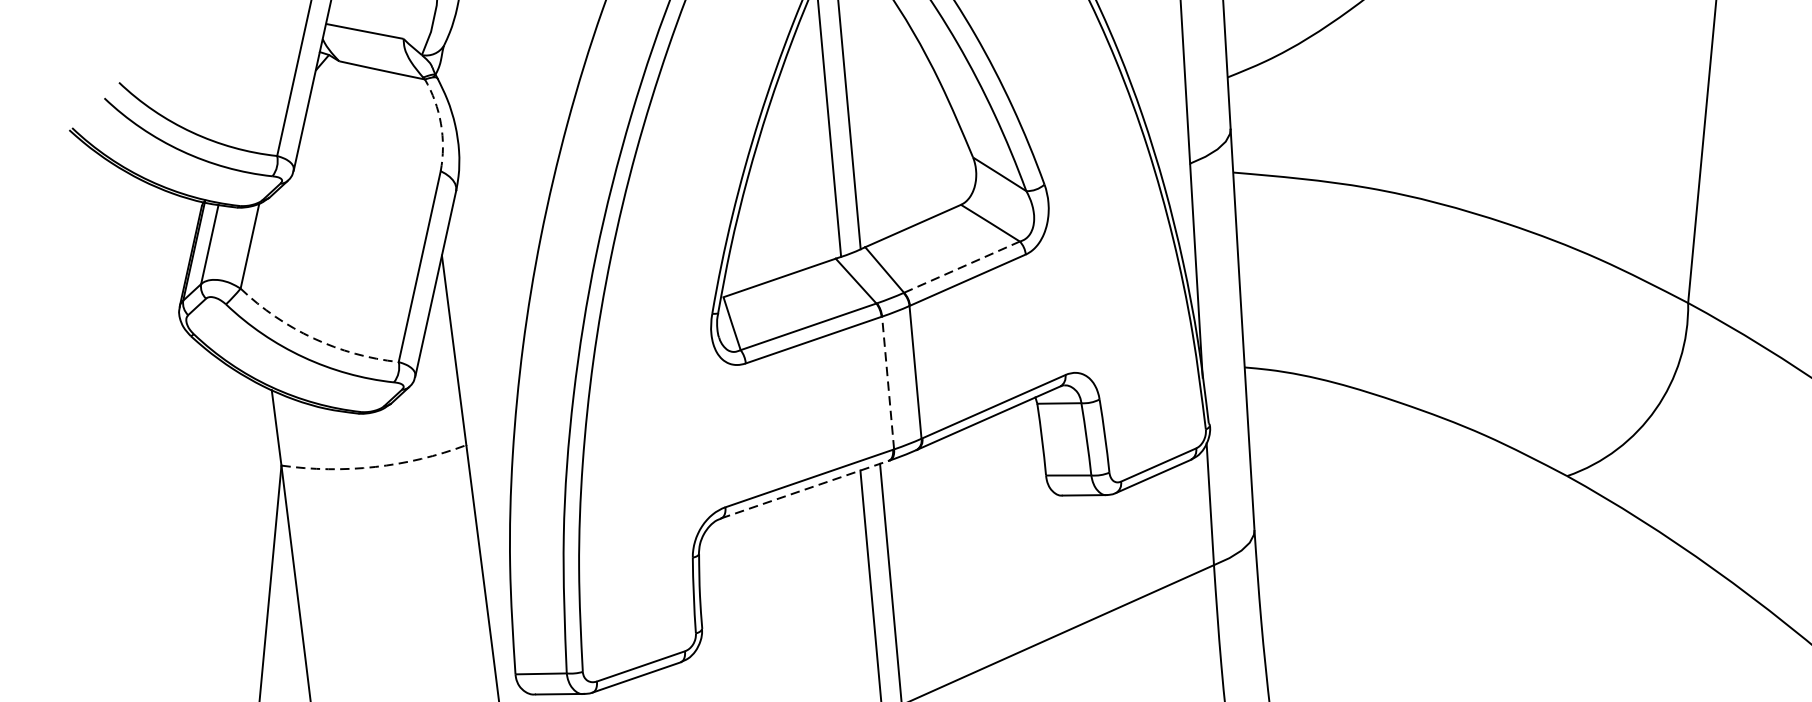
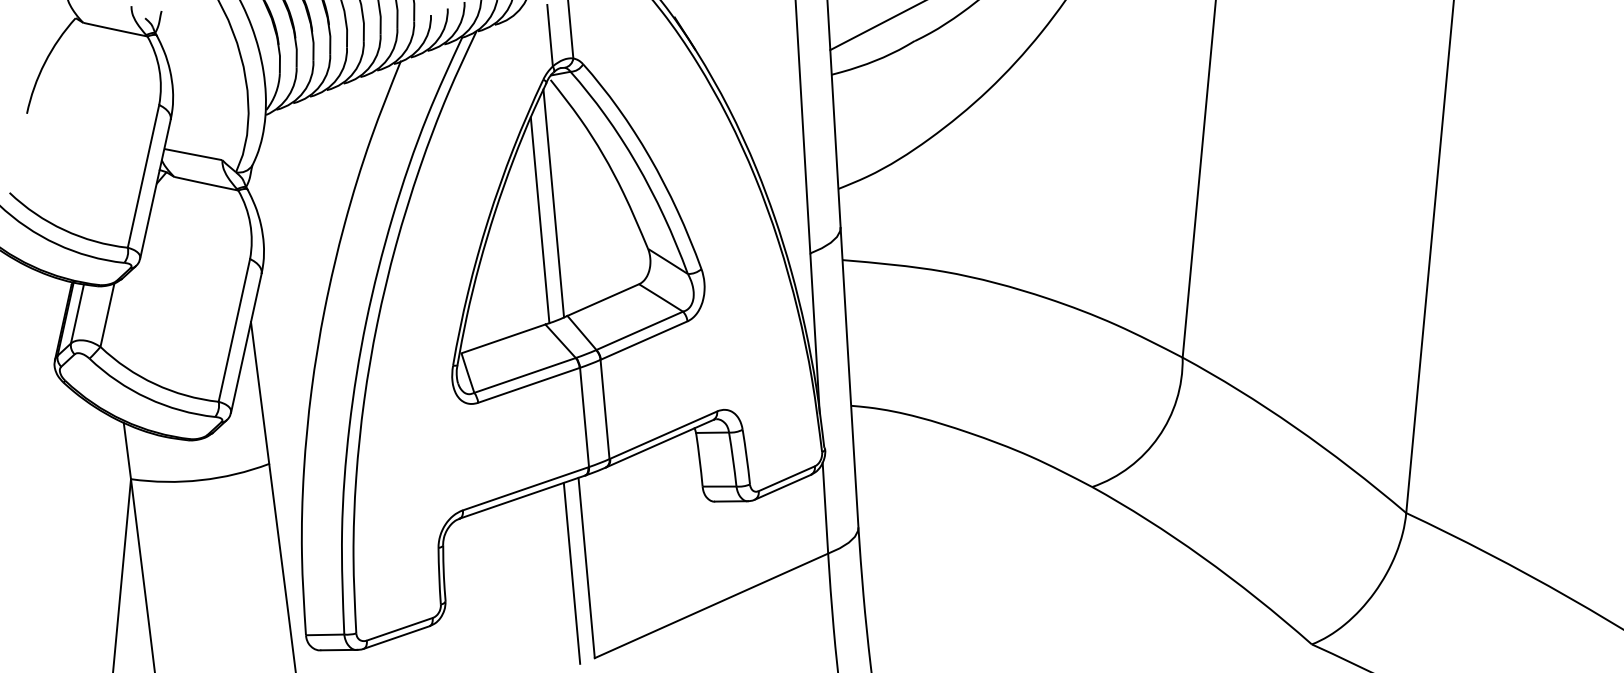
arc: (441, 123) -> (250, 223), dashed -> solid
line: (962, 266) -> (640, 330), dashed -> solid
arc: (314, 338) -> (155, 384), dashed -> solid
line: (888, 383) -> (584, 417), dashed -> solid
arc: (375, 467) -> (201, 480), dashed -> solid
line: (805, 488) -> (522, 496), dashed -> solid

